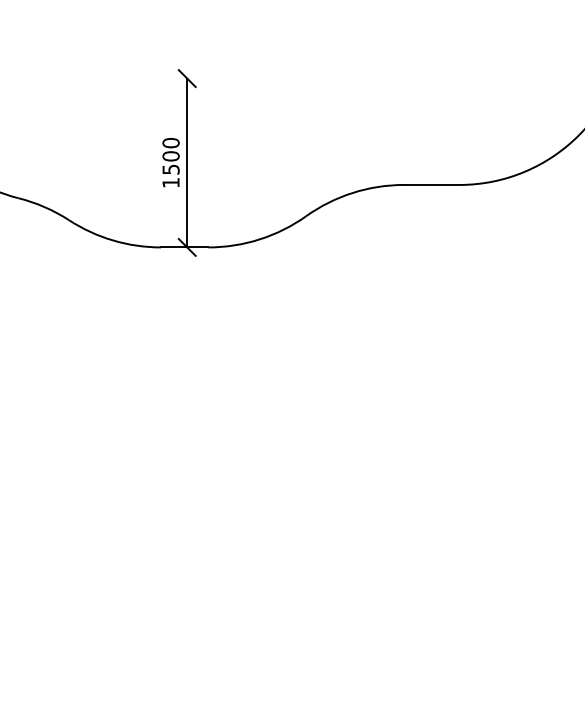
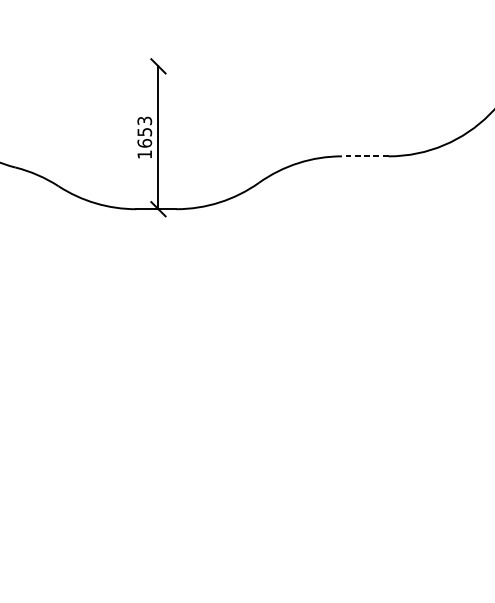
text: (170, 155) -> (144, 131), 1500 -> 1653
line: (431, 184) -> (365, 155), solid -> dashed

